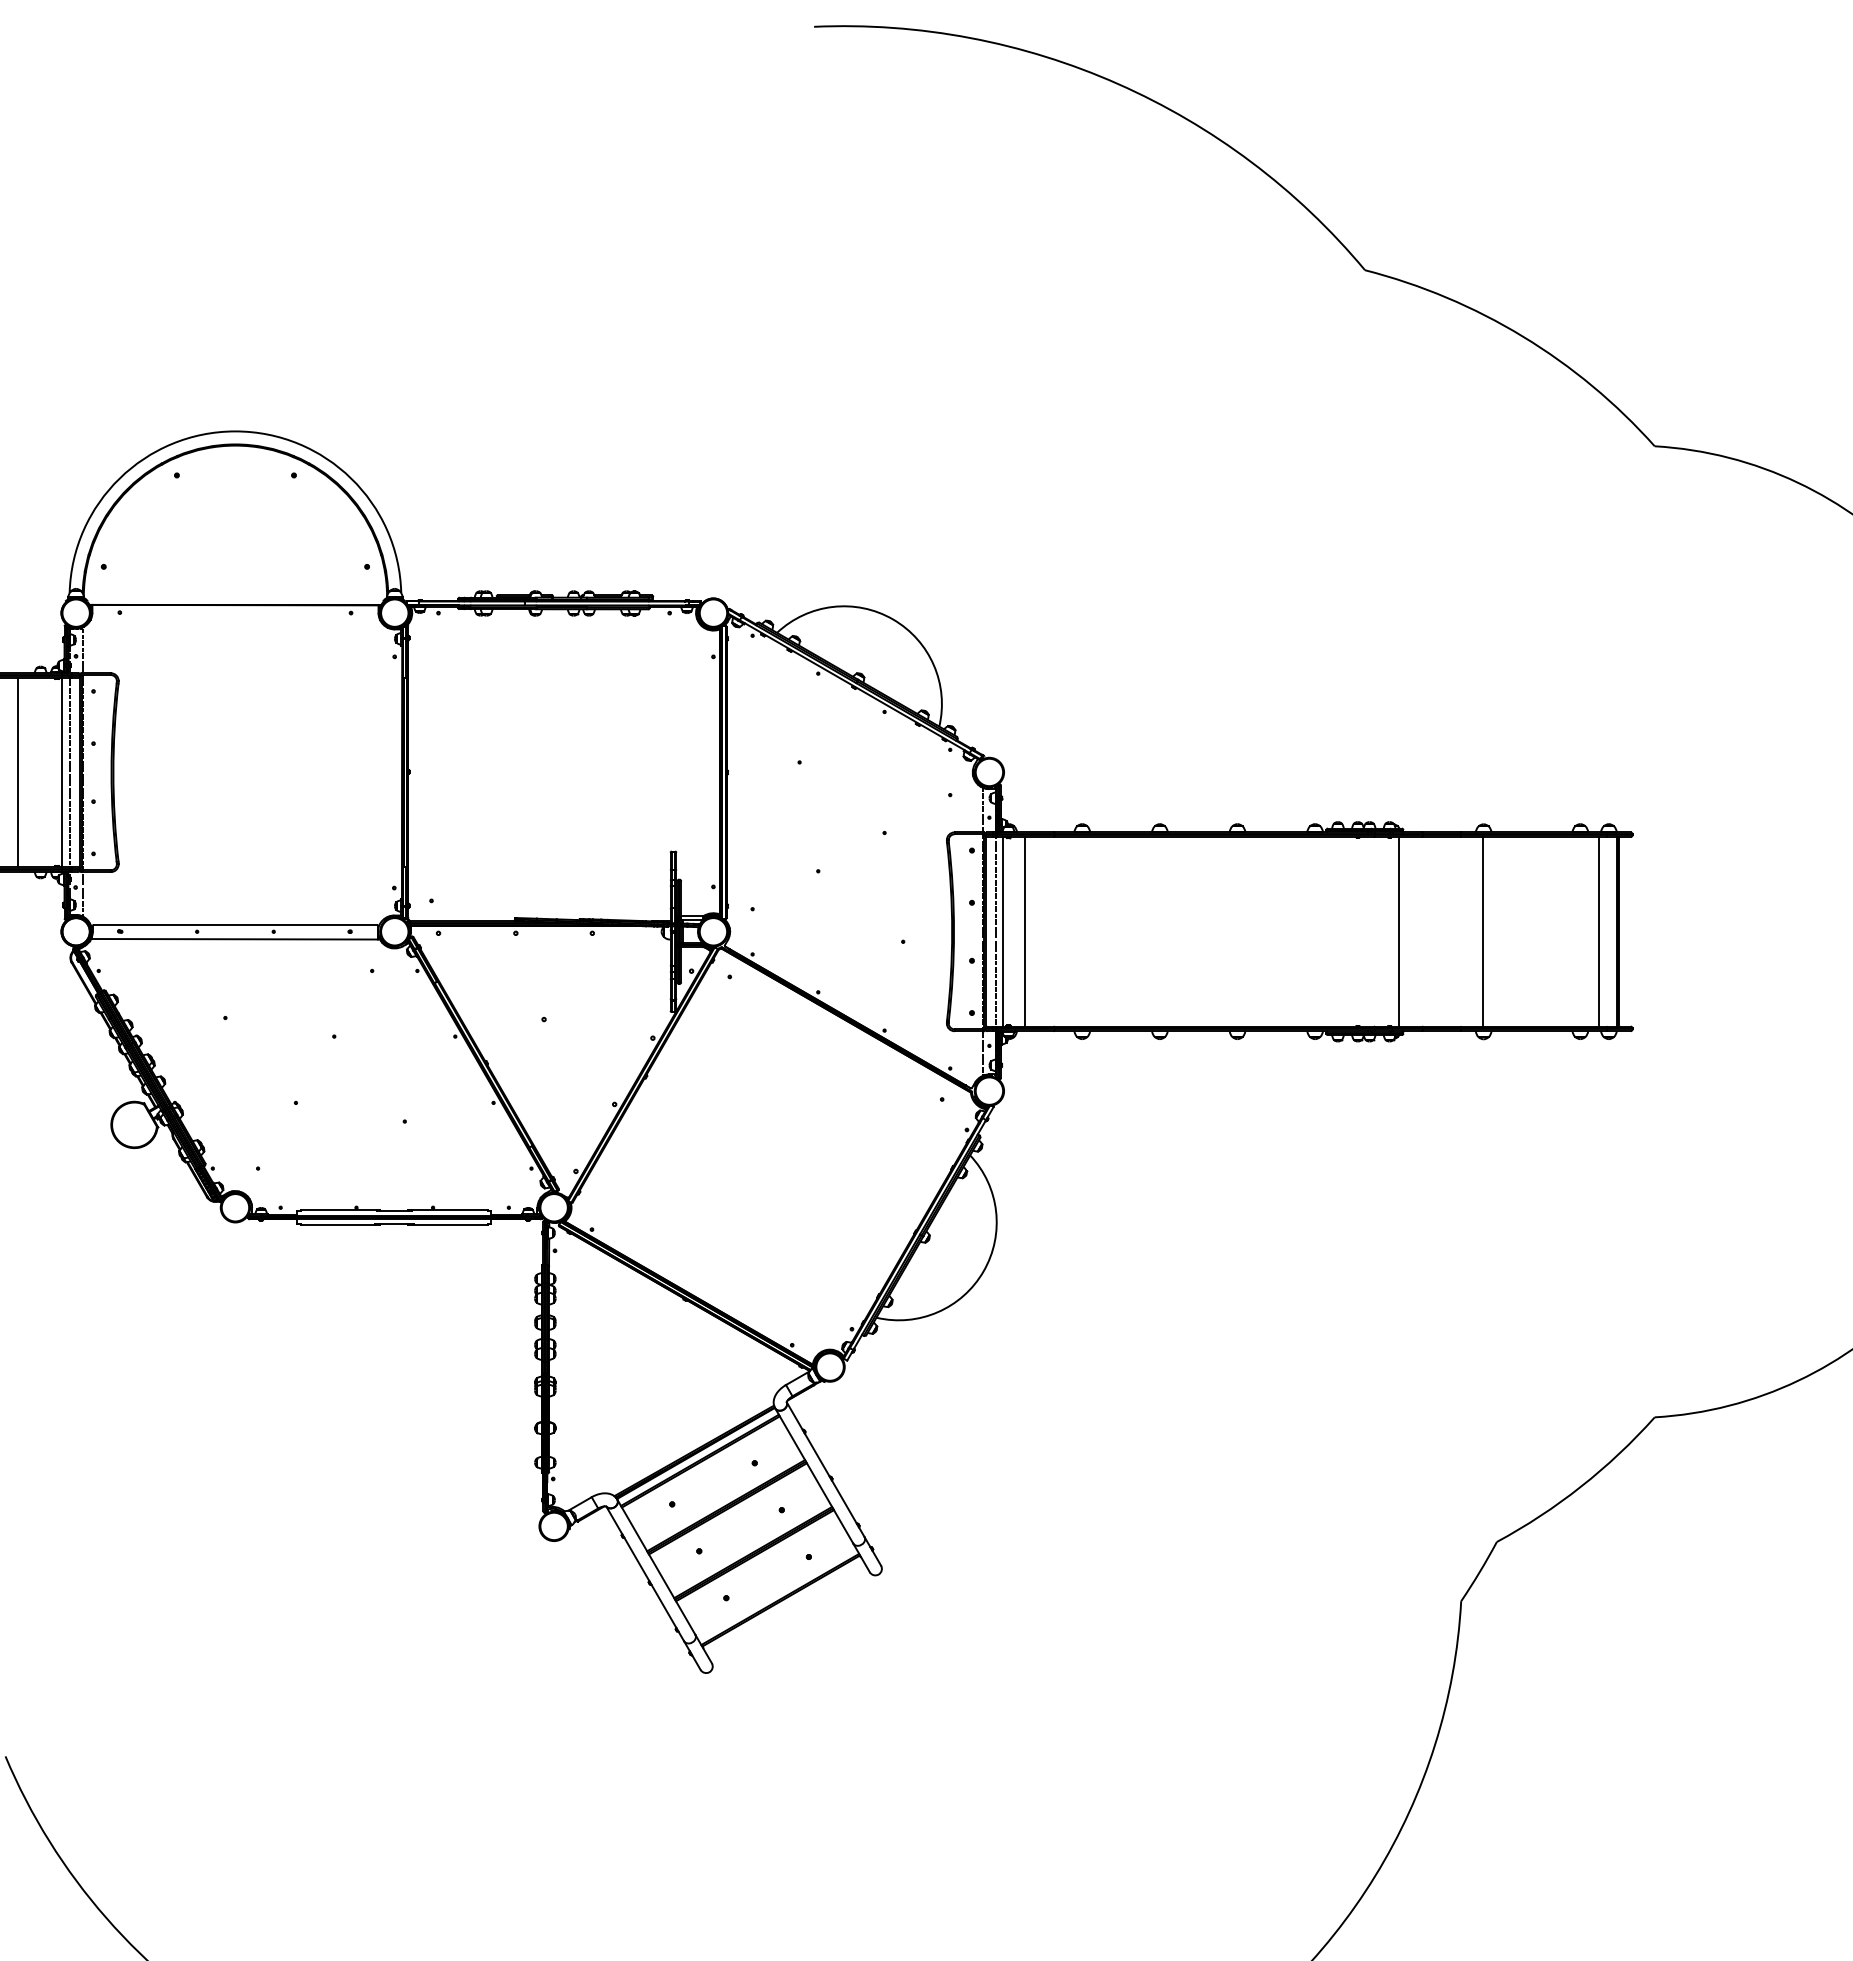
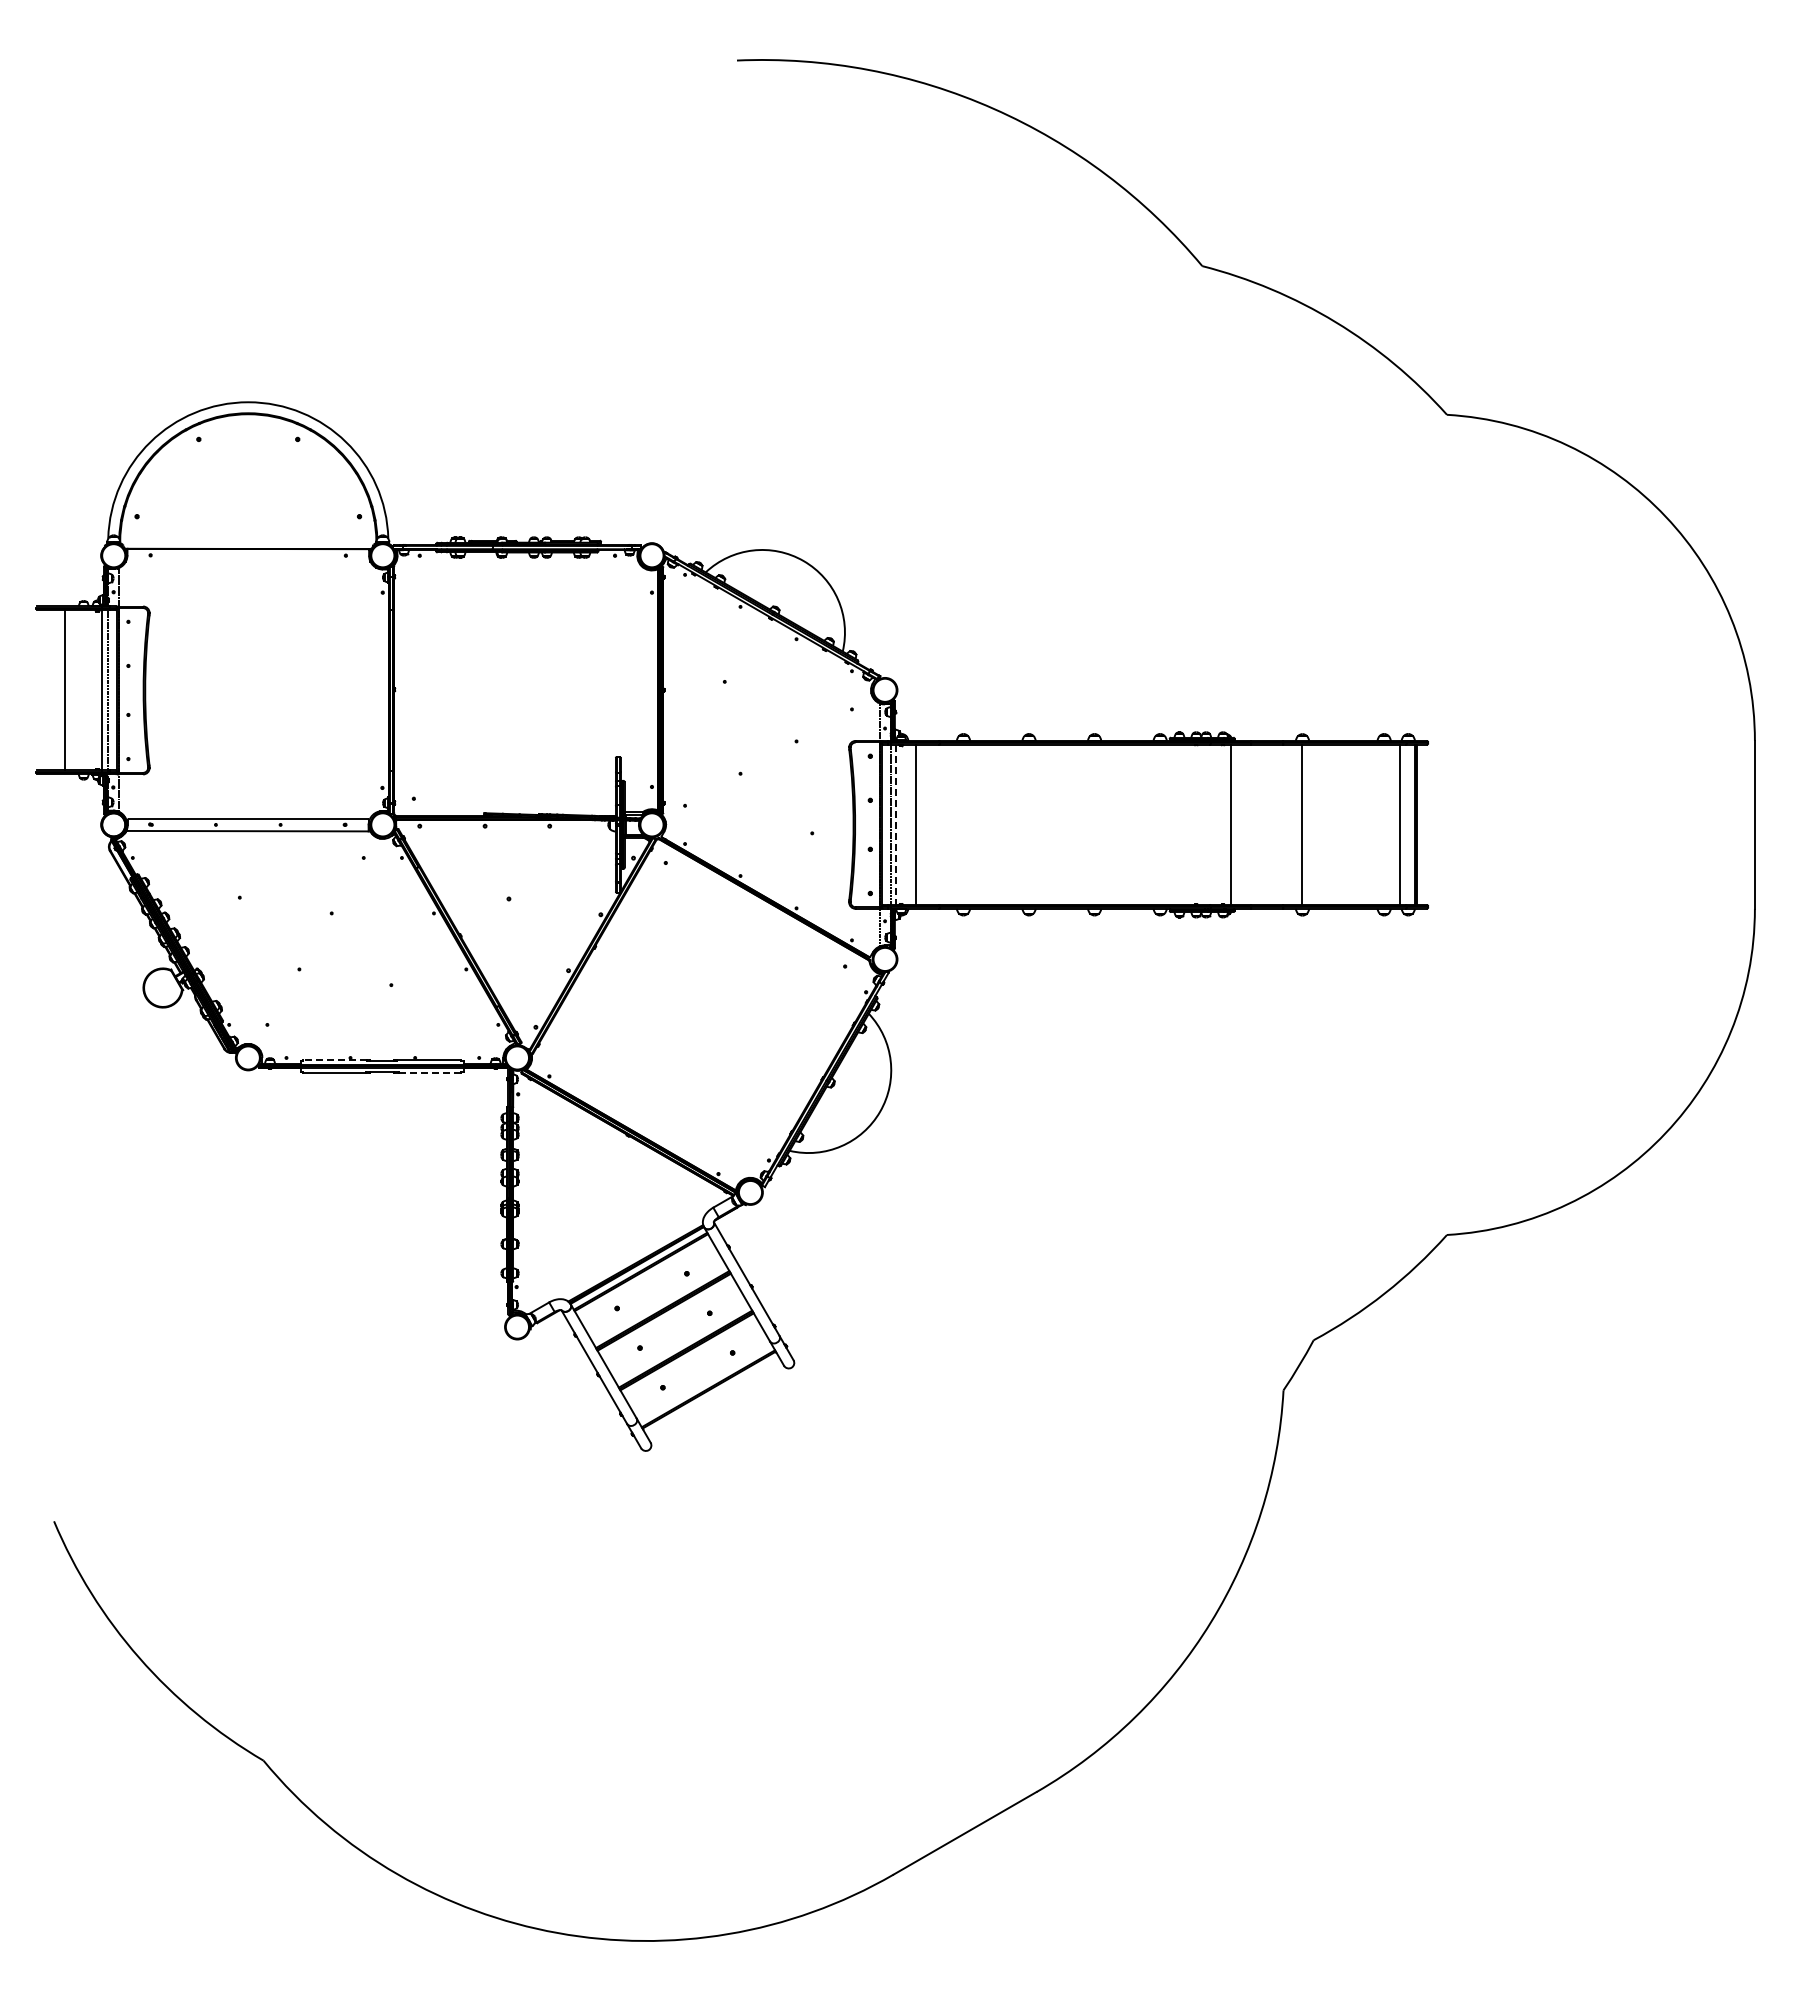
line: (1002, 932) -> (896, 825), solid -> dashed
line: (338, 1209) -> (335, 1059), solid -> dashed
line: (451, 1224) -> (430, 1072), solid -> dashed

